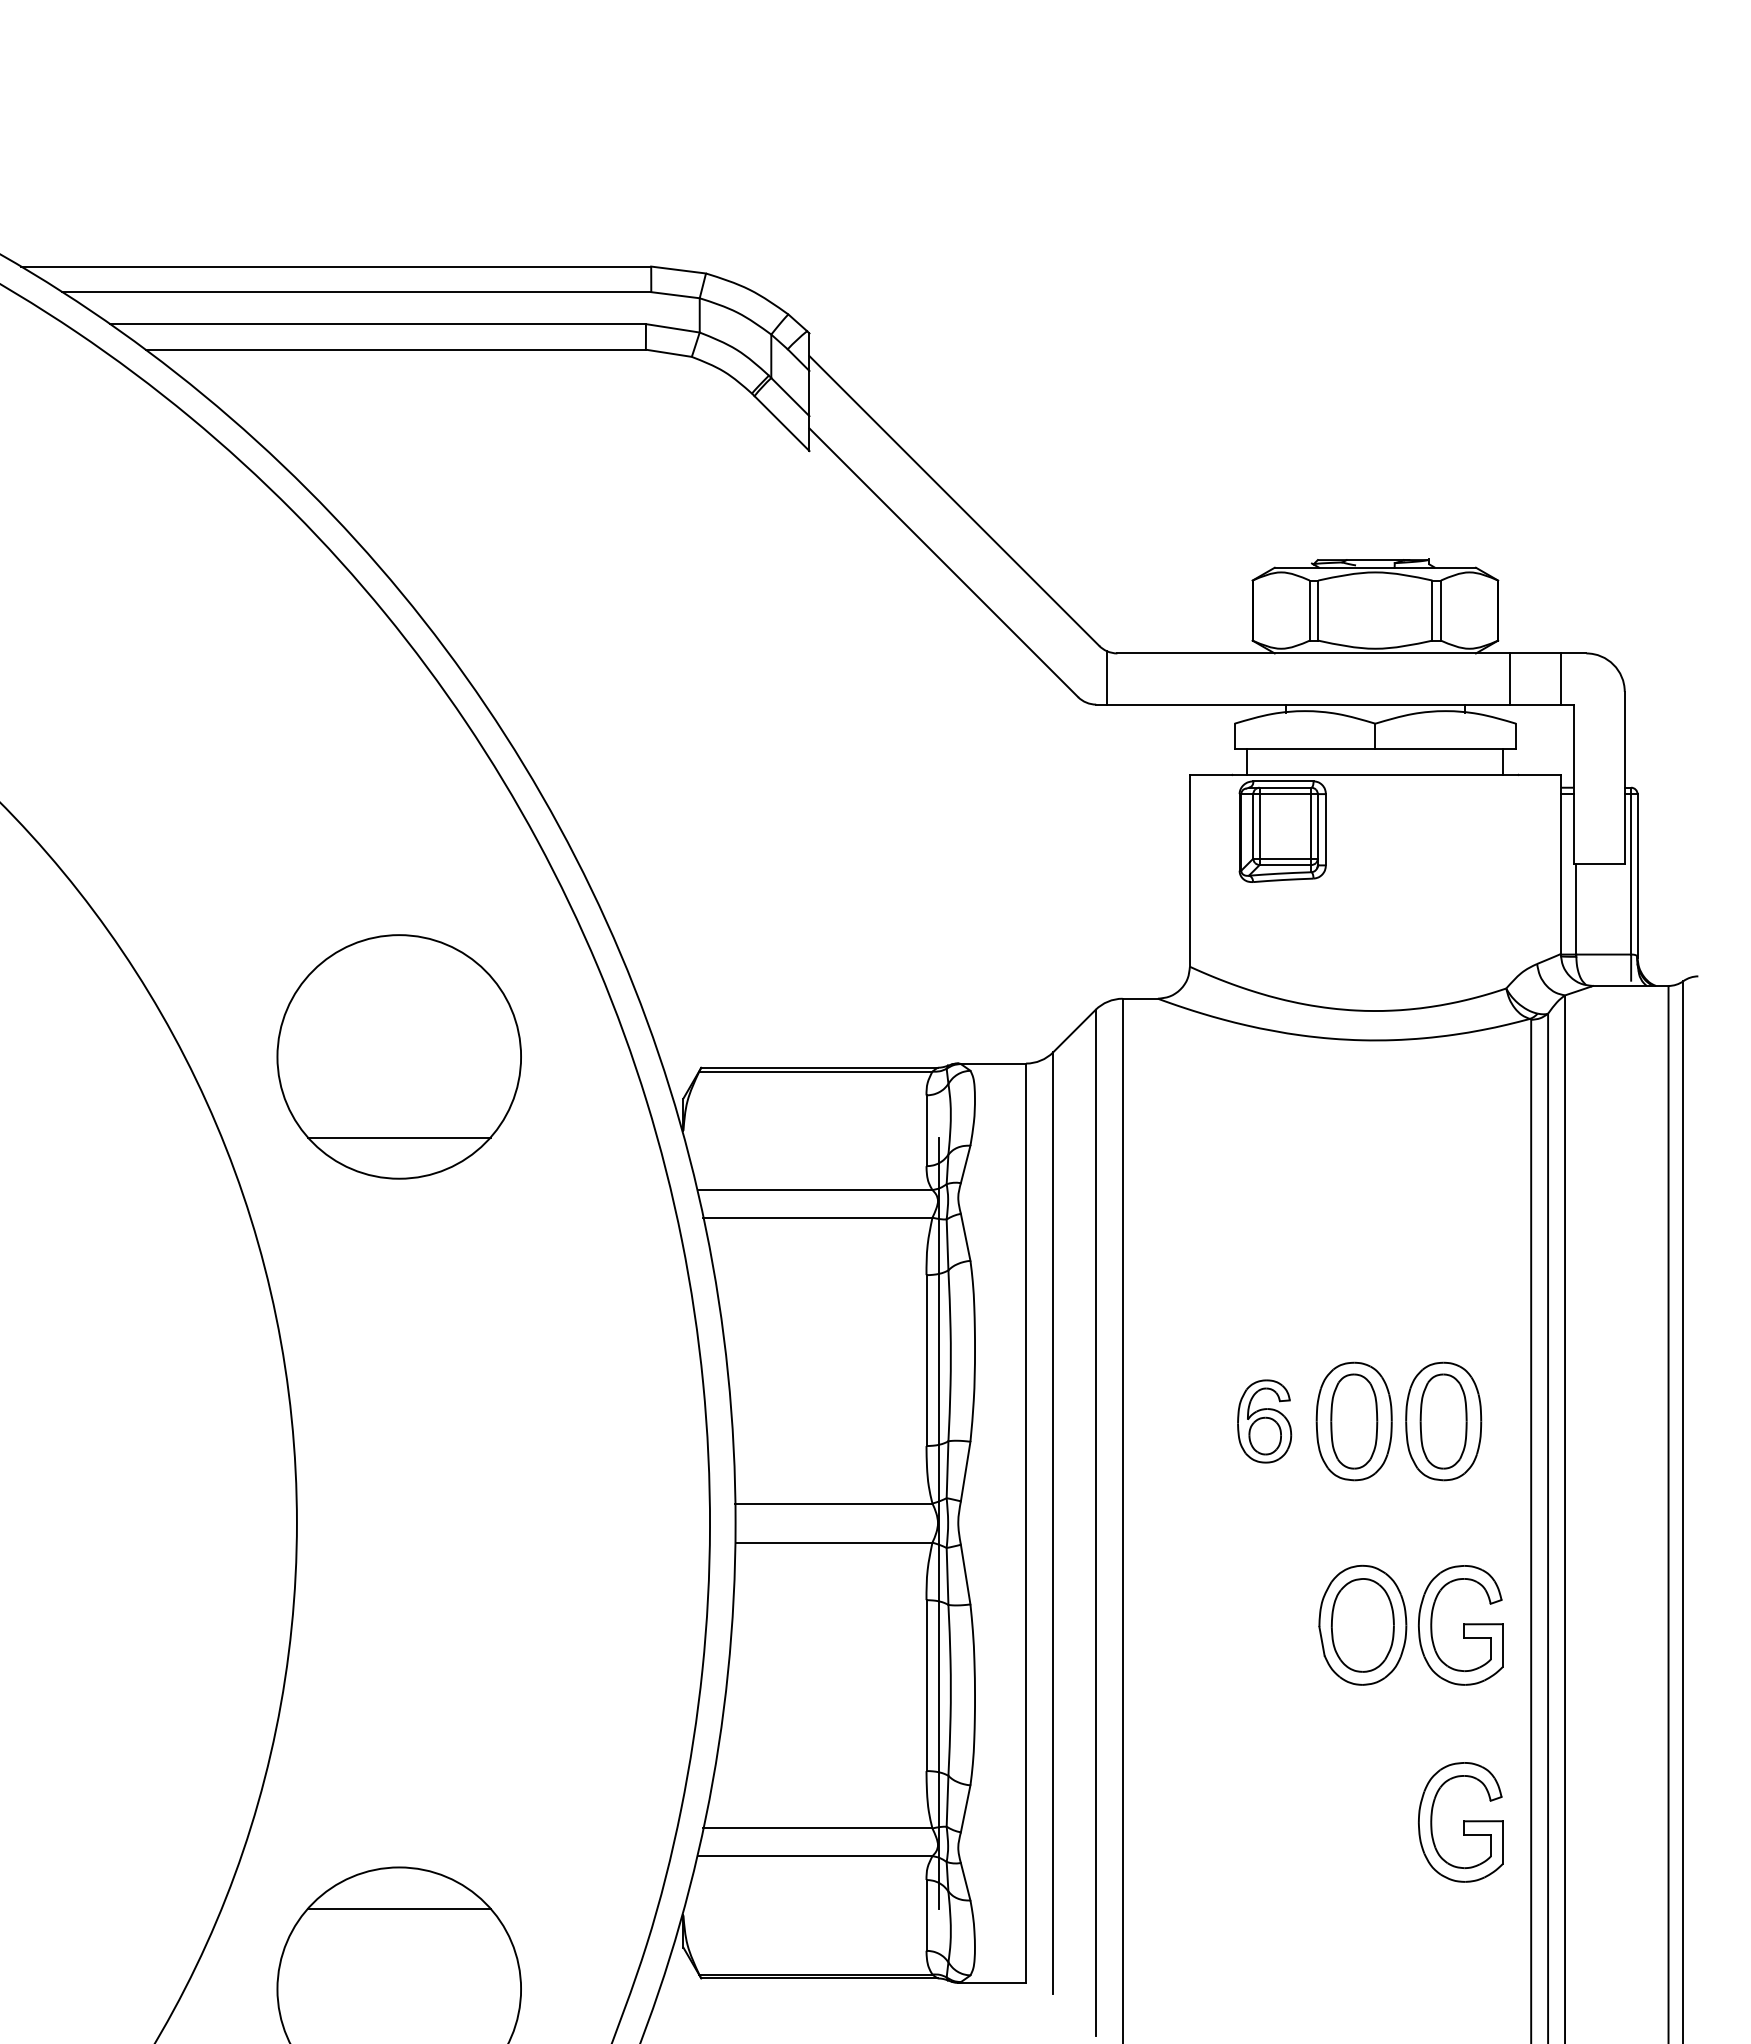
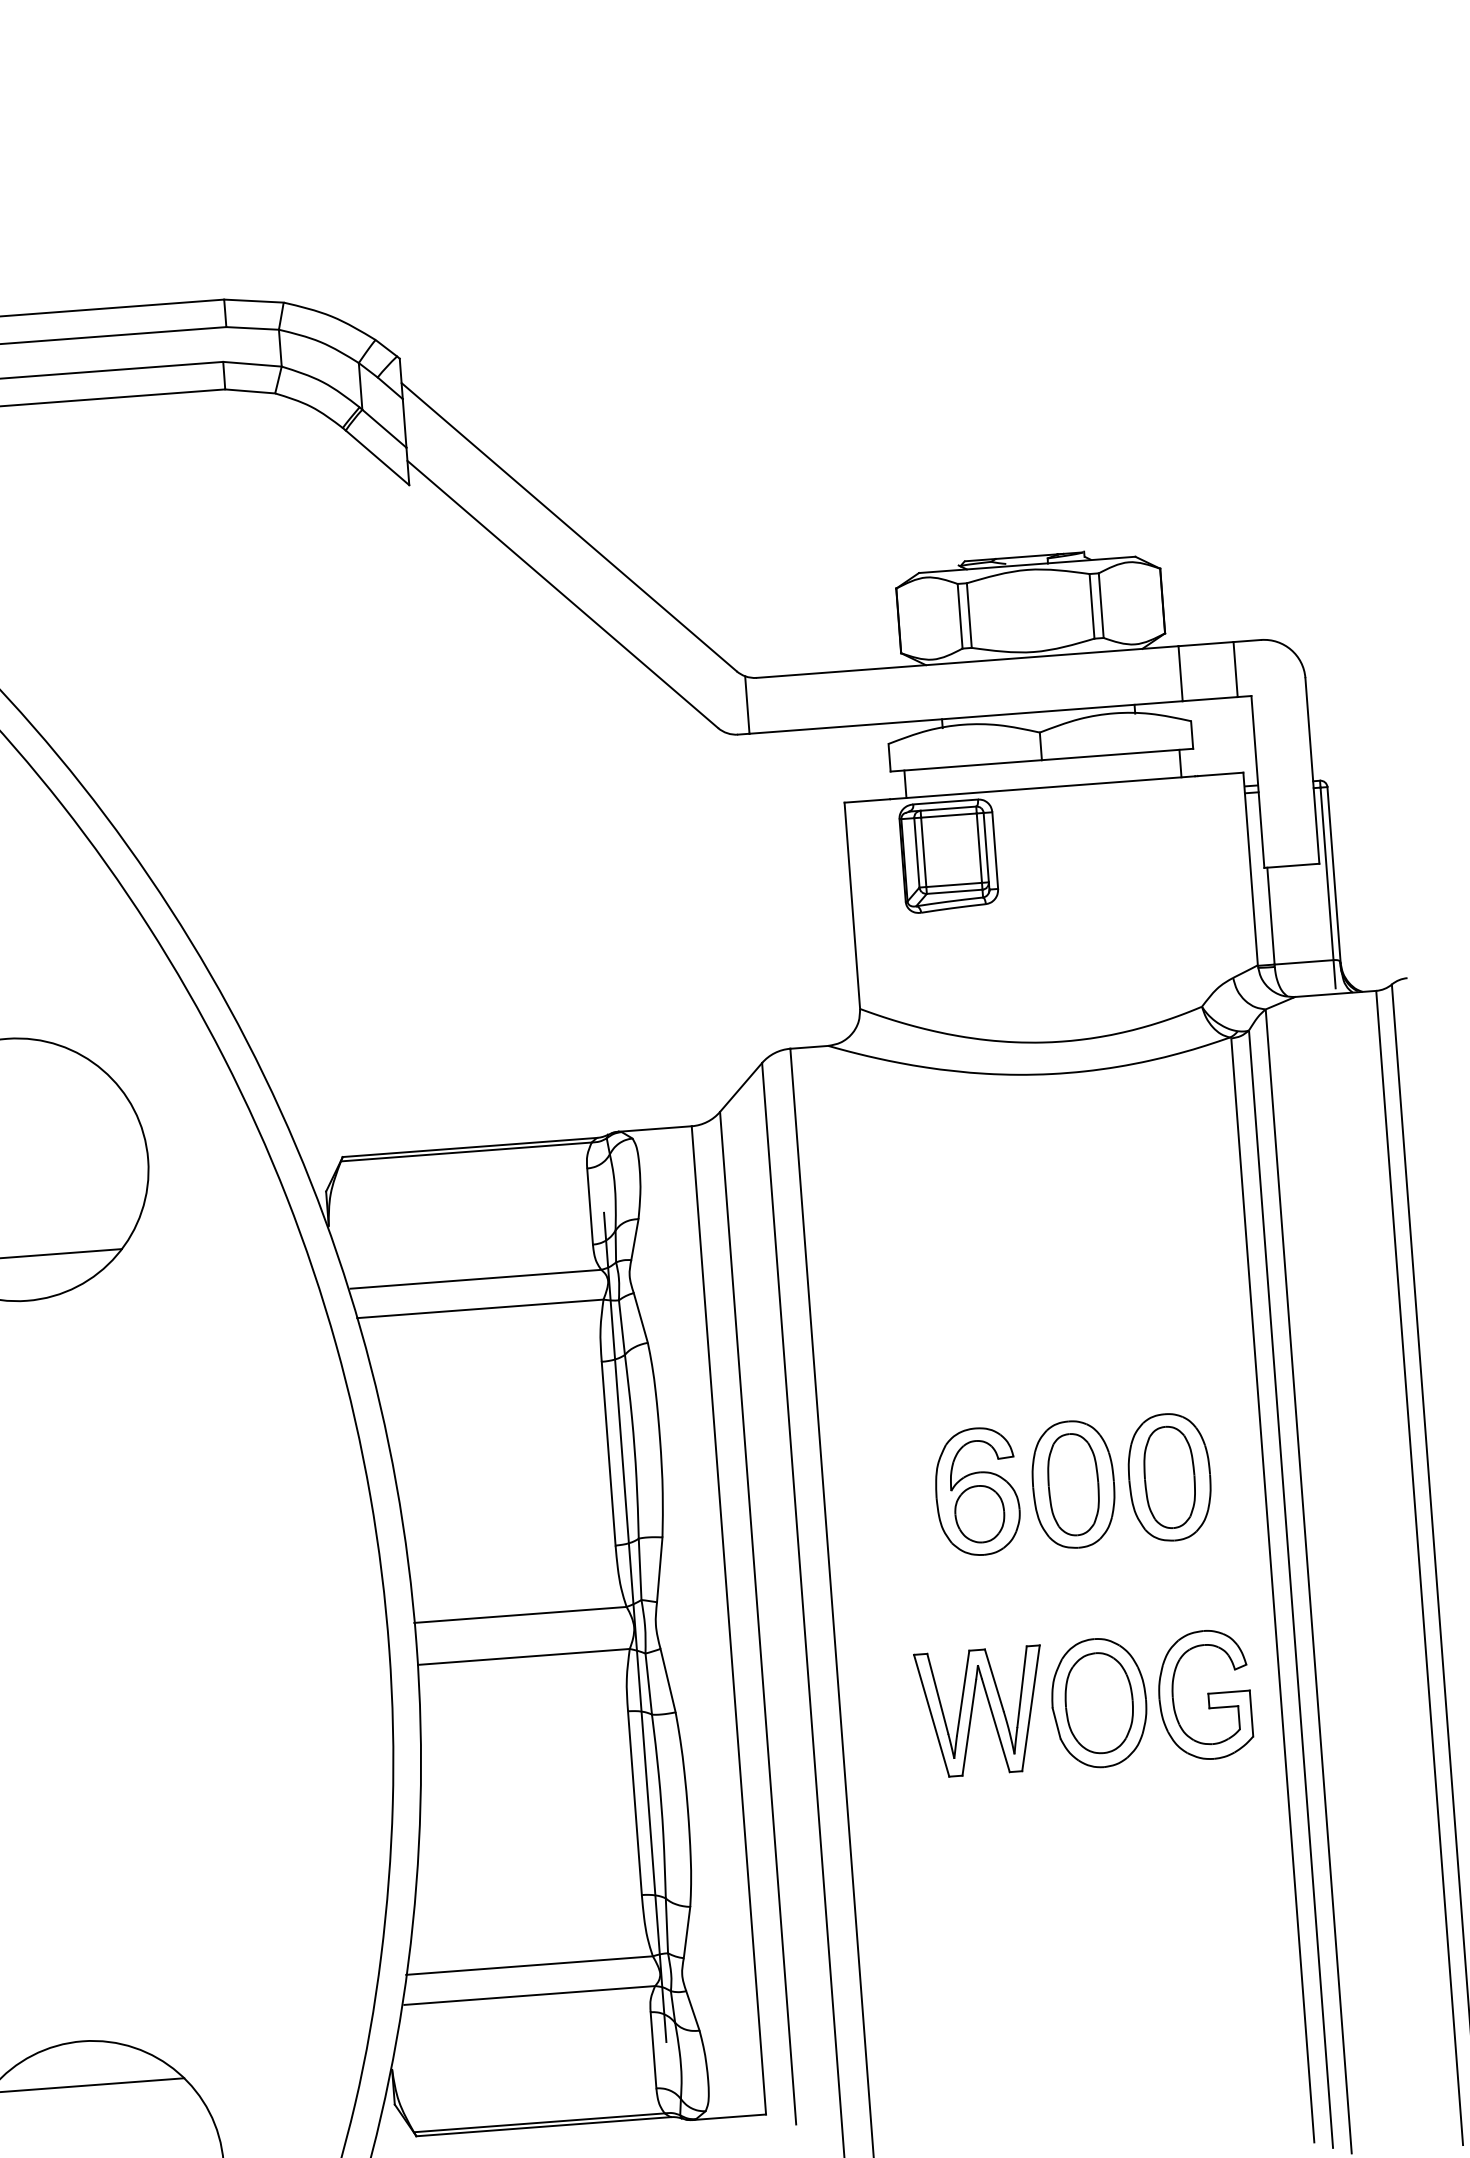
part: (1264, 1421) -> (977, 1491), size x1.43
part: (1245, 1624) -> (973, 1711), added
part: (1460, 1822) -> (1220, 1907), removed

